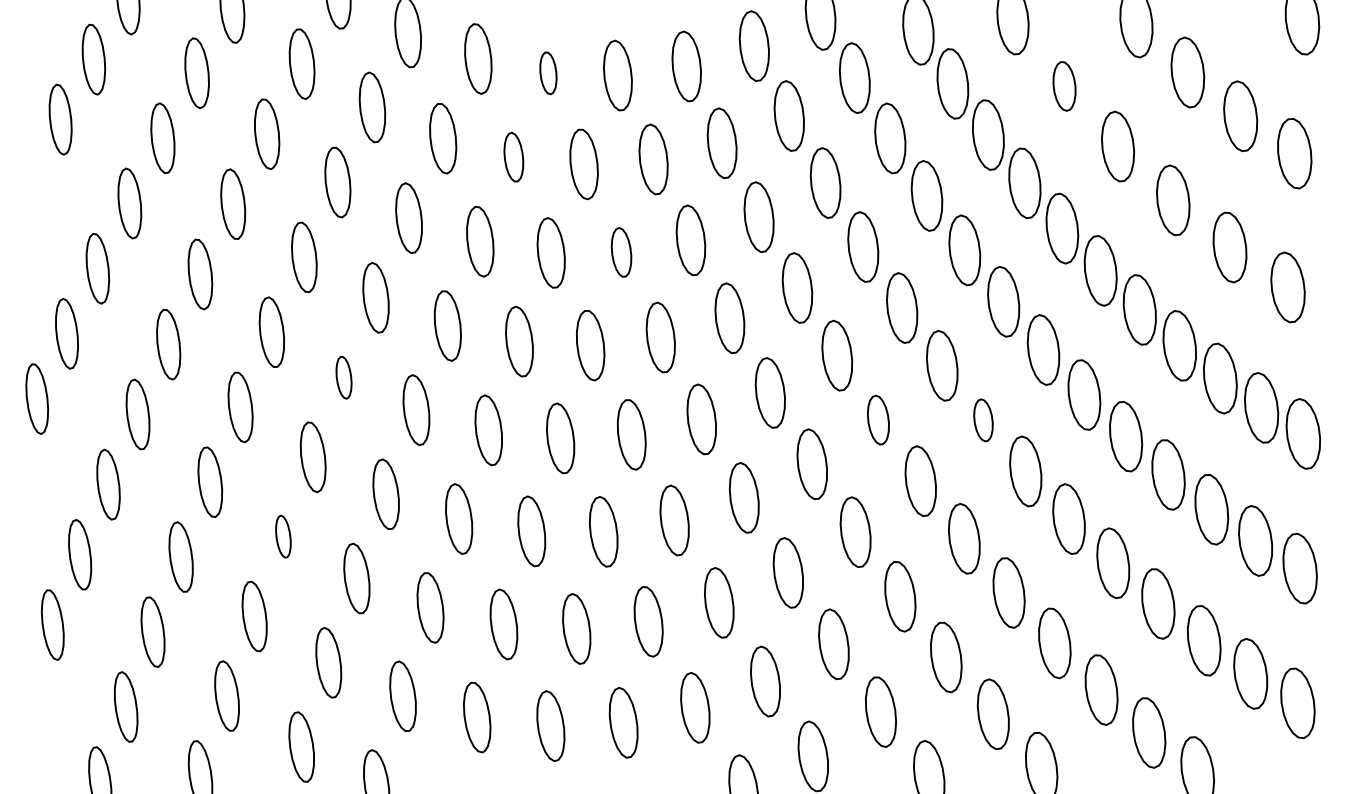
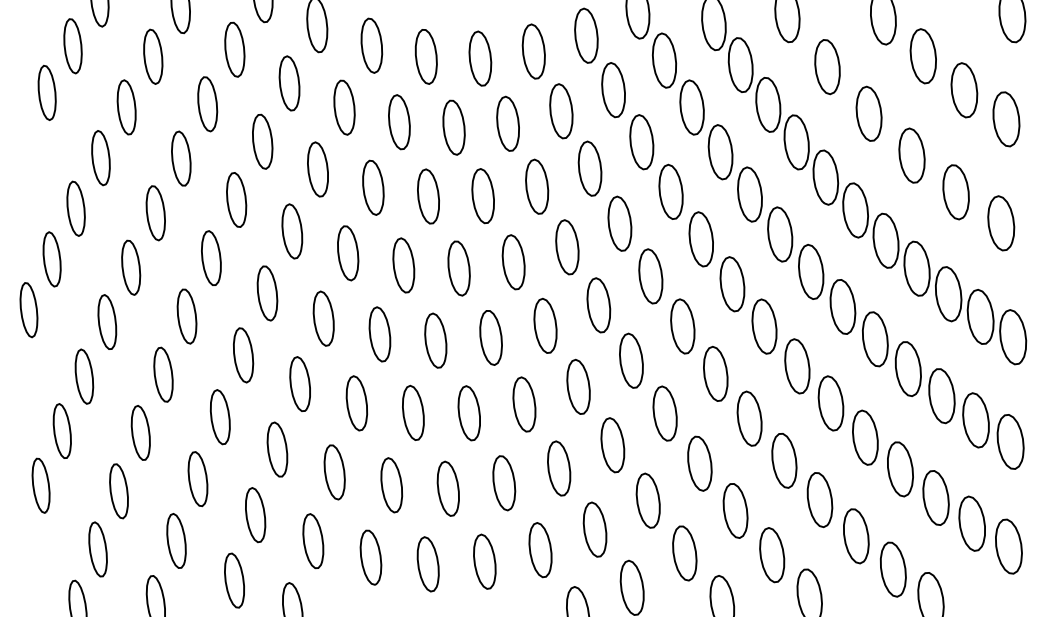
part: (548, 73) -> (426, 57), size x1.67
part: (1064, 86) -> (827, 67), size x1.43
part: (513, 156) -> (399, 121), size x1.43
part: (621, 252) -> (483, 196), size x1.43
part: (343, 377) -> (267, 293), size x1.67
part: (878, 419) -> (682, 325), size x1.43
part: (983, 420) -> (764, 326), size x1.67
part: (283, 536) -> (220, 416), size x1.67

